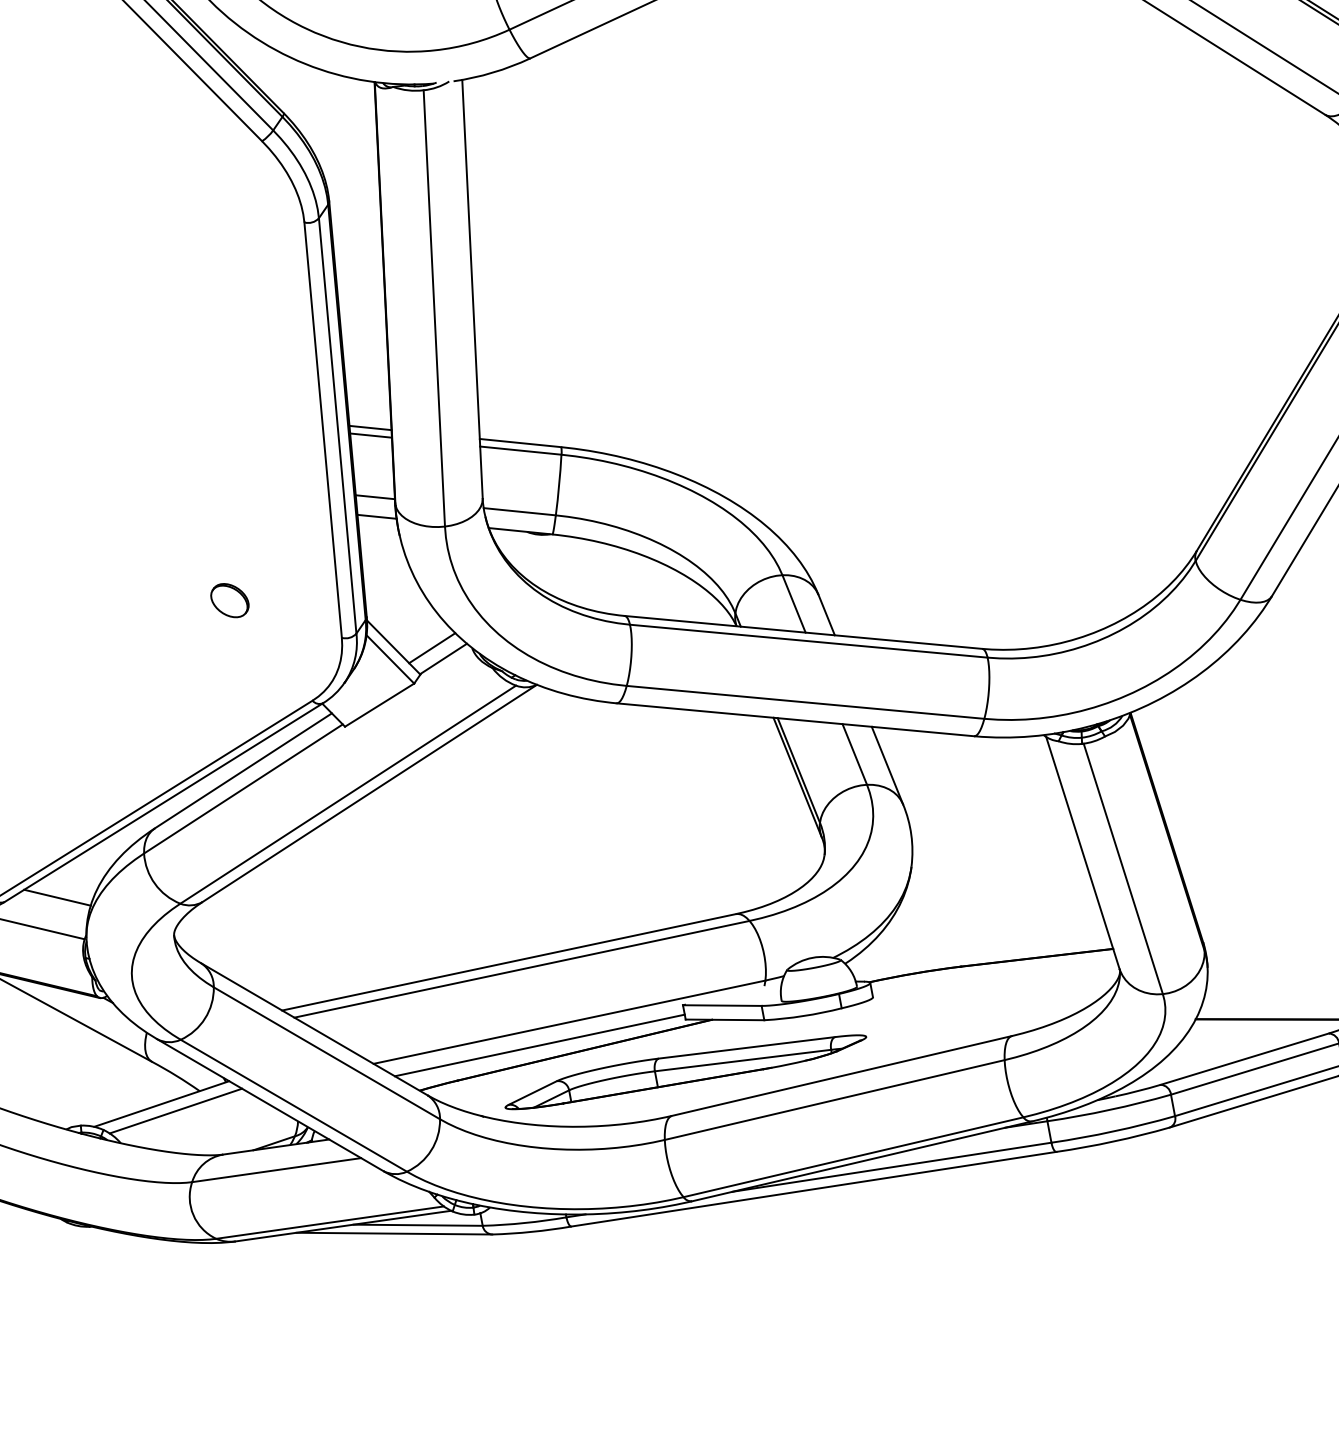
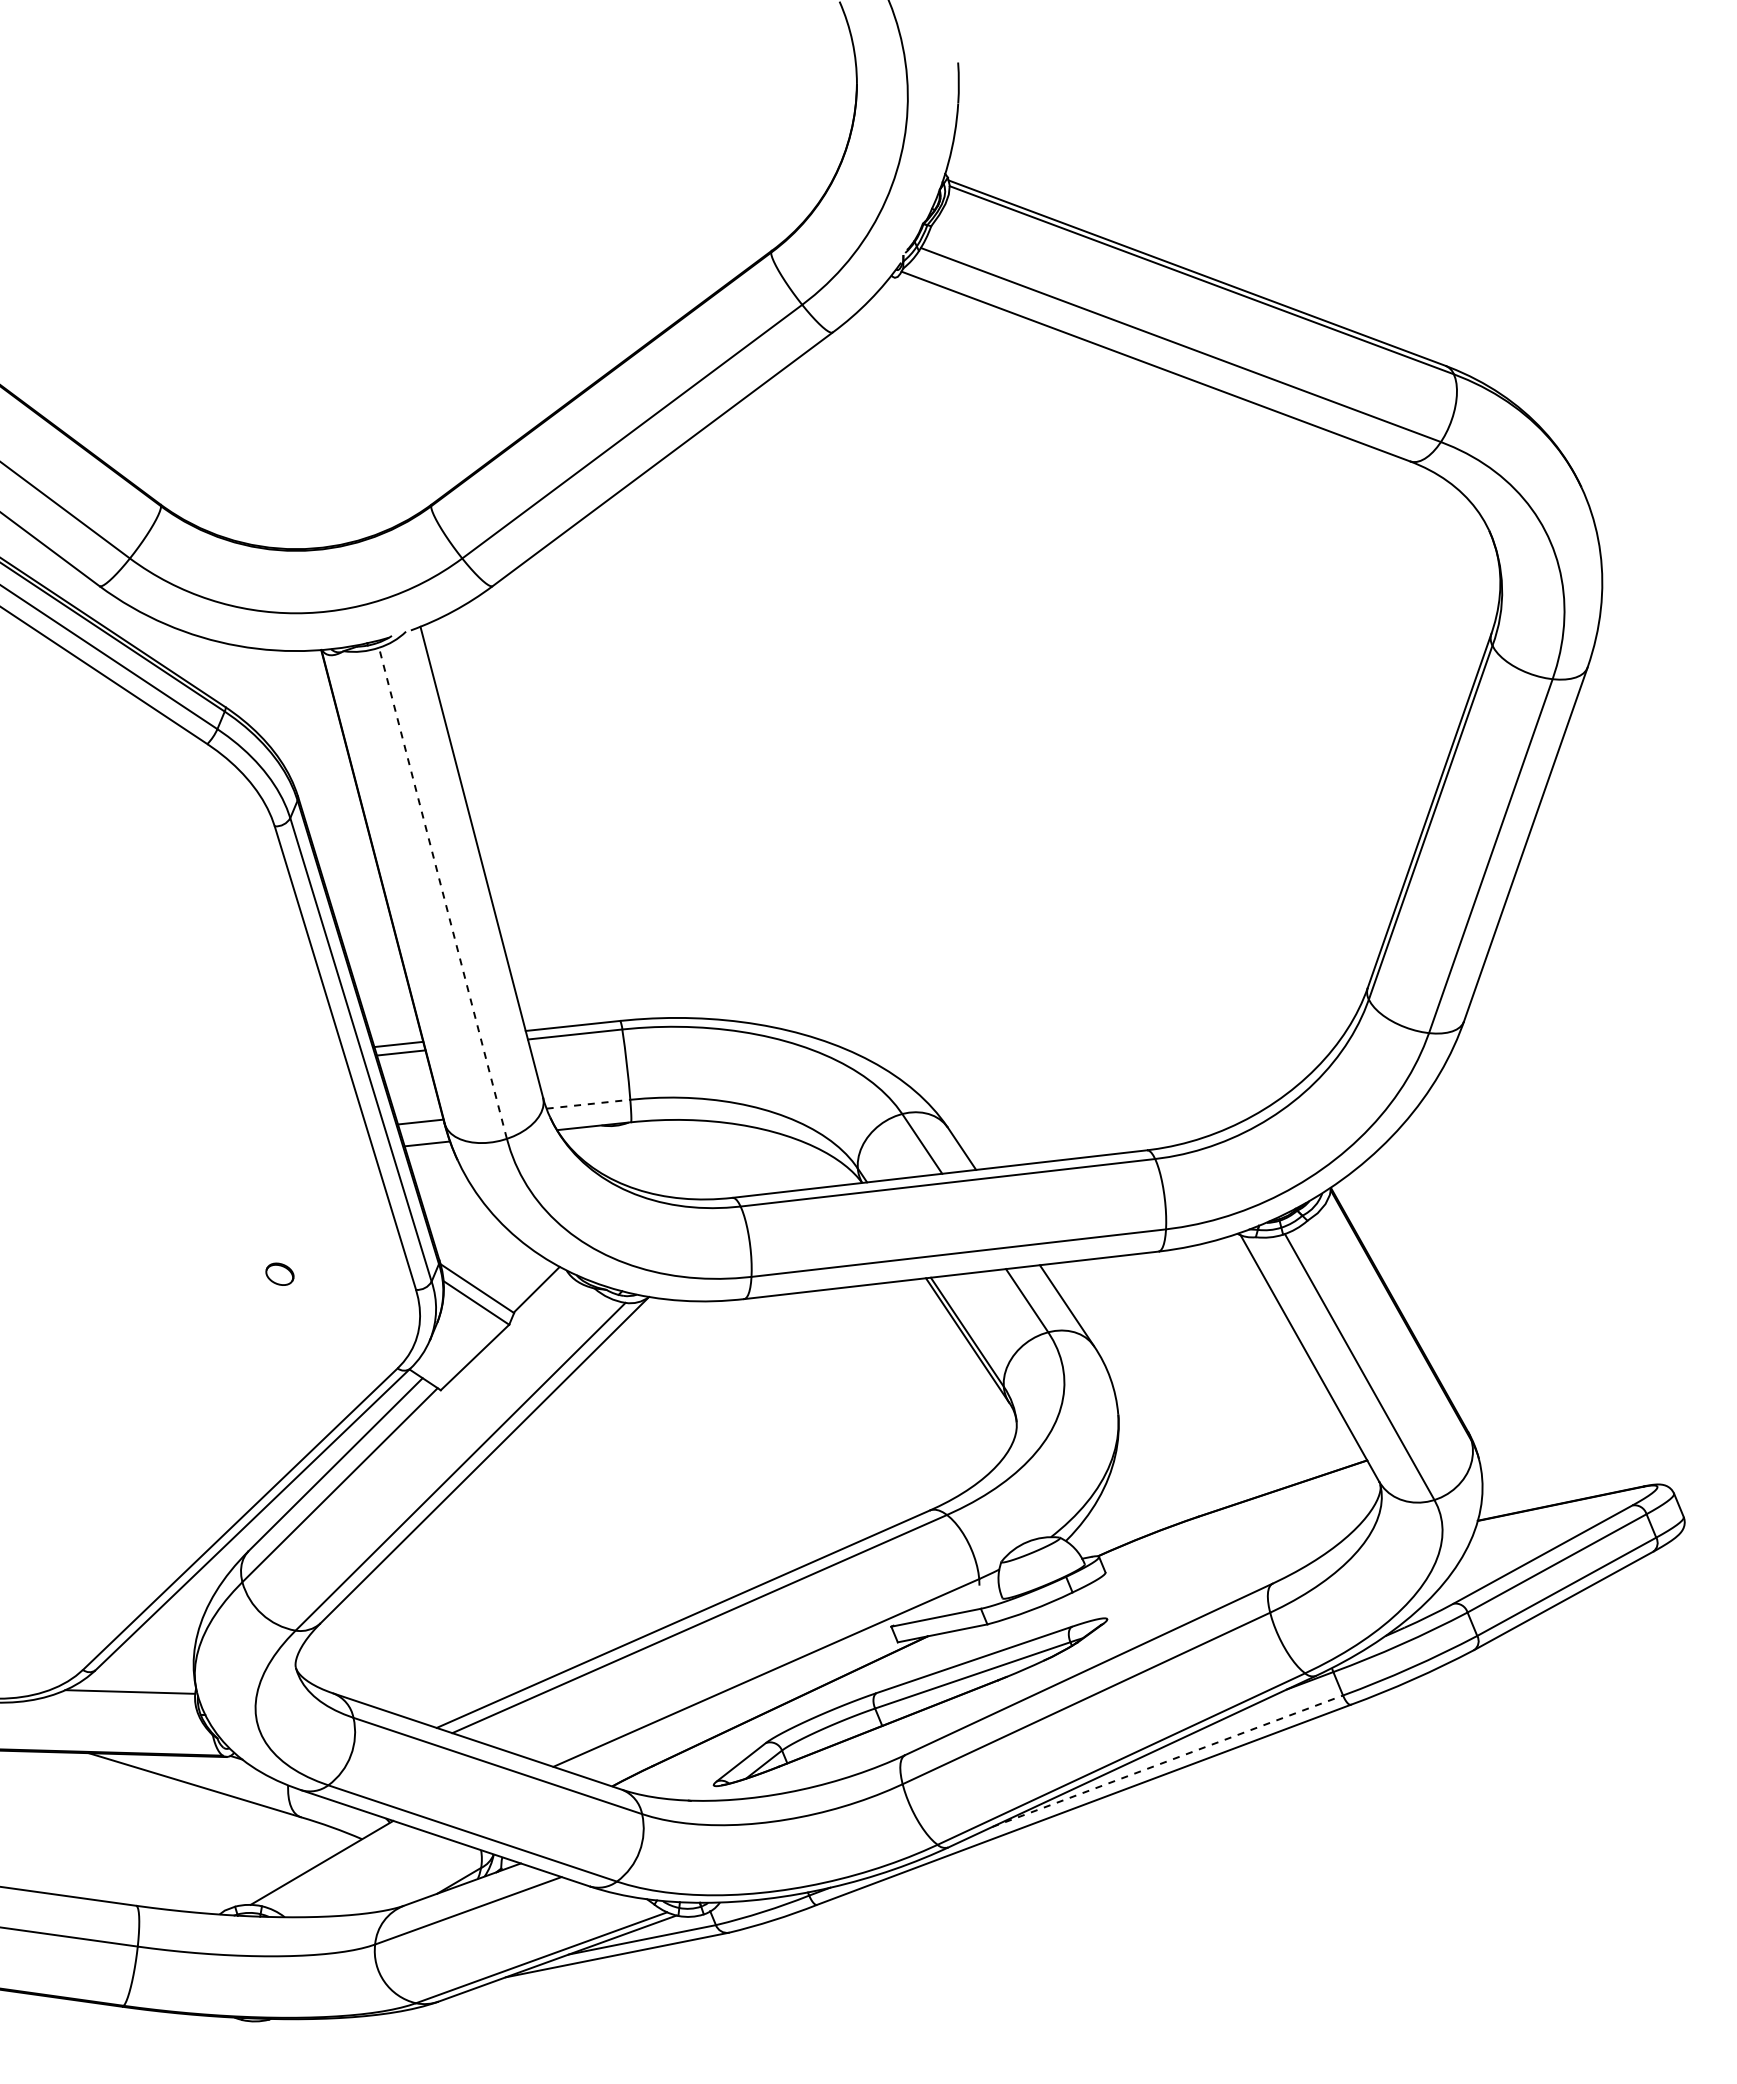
line: (433, 308) -> (442, 893), solid -> dashed
line: (519, 511) -> (588, 1104), solid -> dashed
part: (229, 600) -> (279, 1274), size x0.6
line: (432, 647) -> (521, 1279), removed
line: (57, 897) -> (154, 1652), removed
line: (539, 1045) -> (737, 1706), removed
line: (175, 1110) -> (339, 1867), removed
line: (892, 1167) -> (1168, 1761), solid -> dashed

